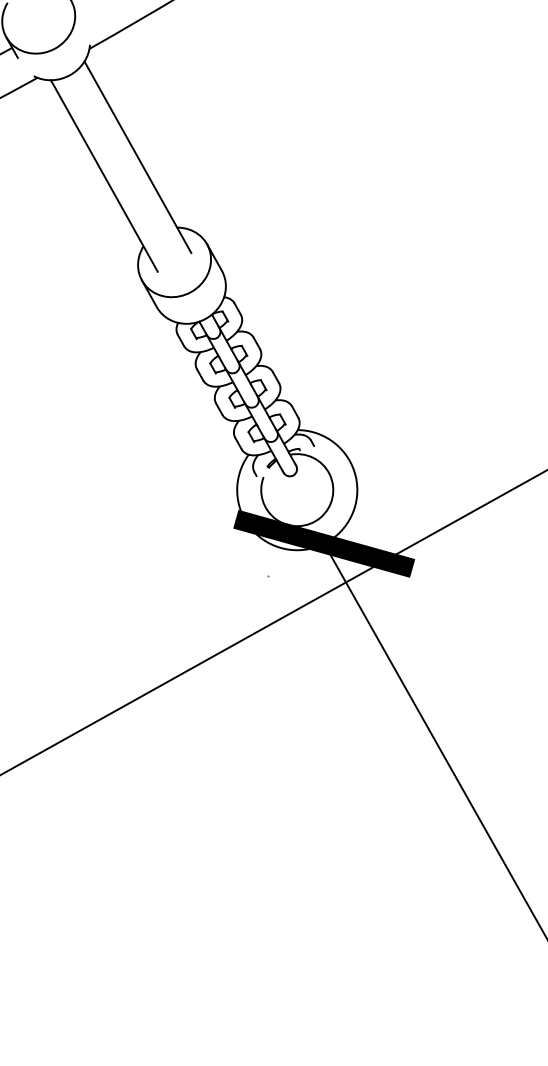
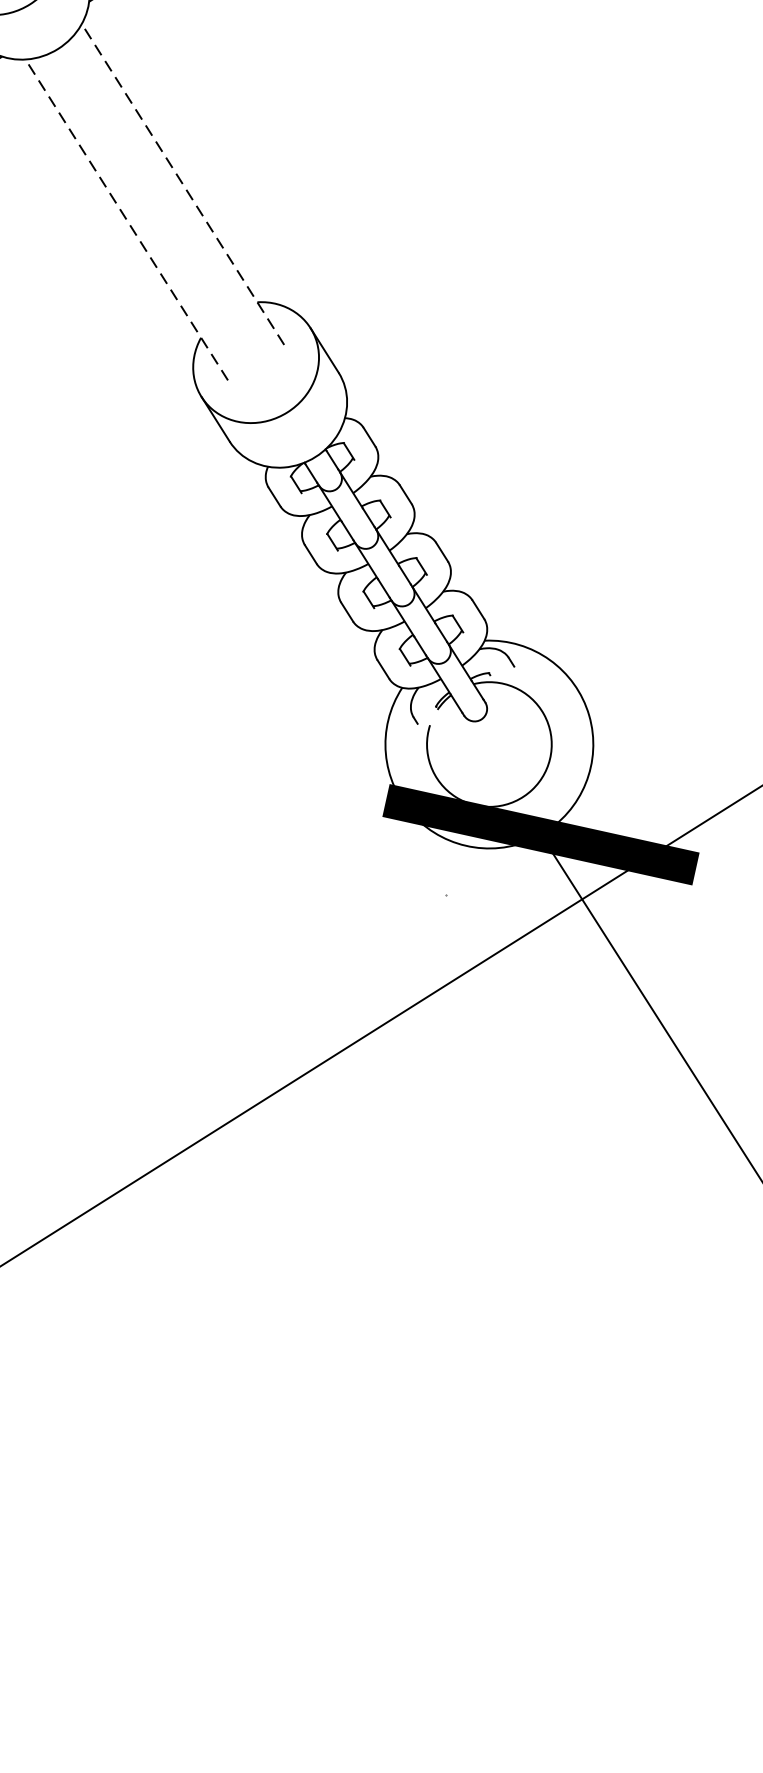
line: (137, 157) -> (182, 184), solid -> dashed
line: (104, 176) -> (127, 220), solid -> dashed

